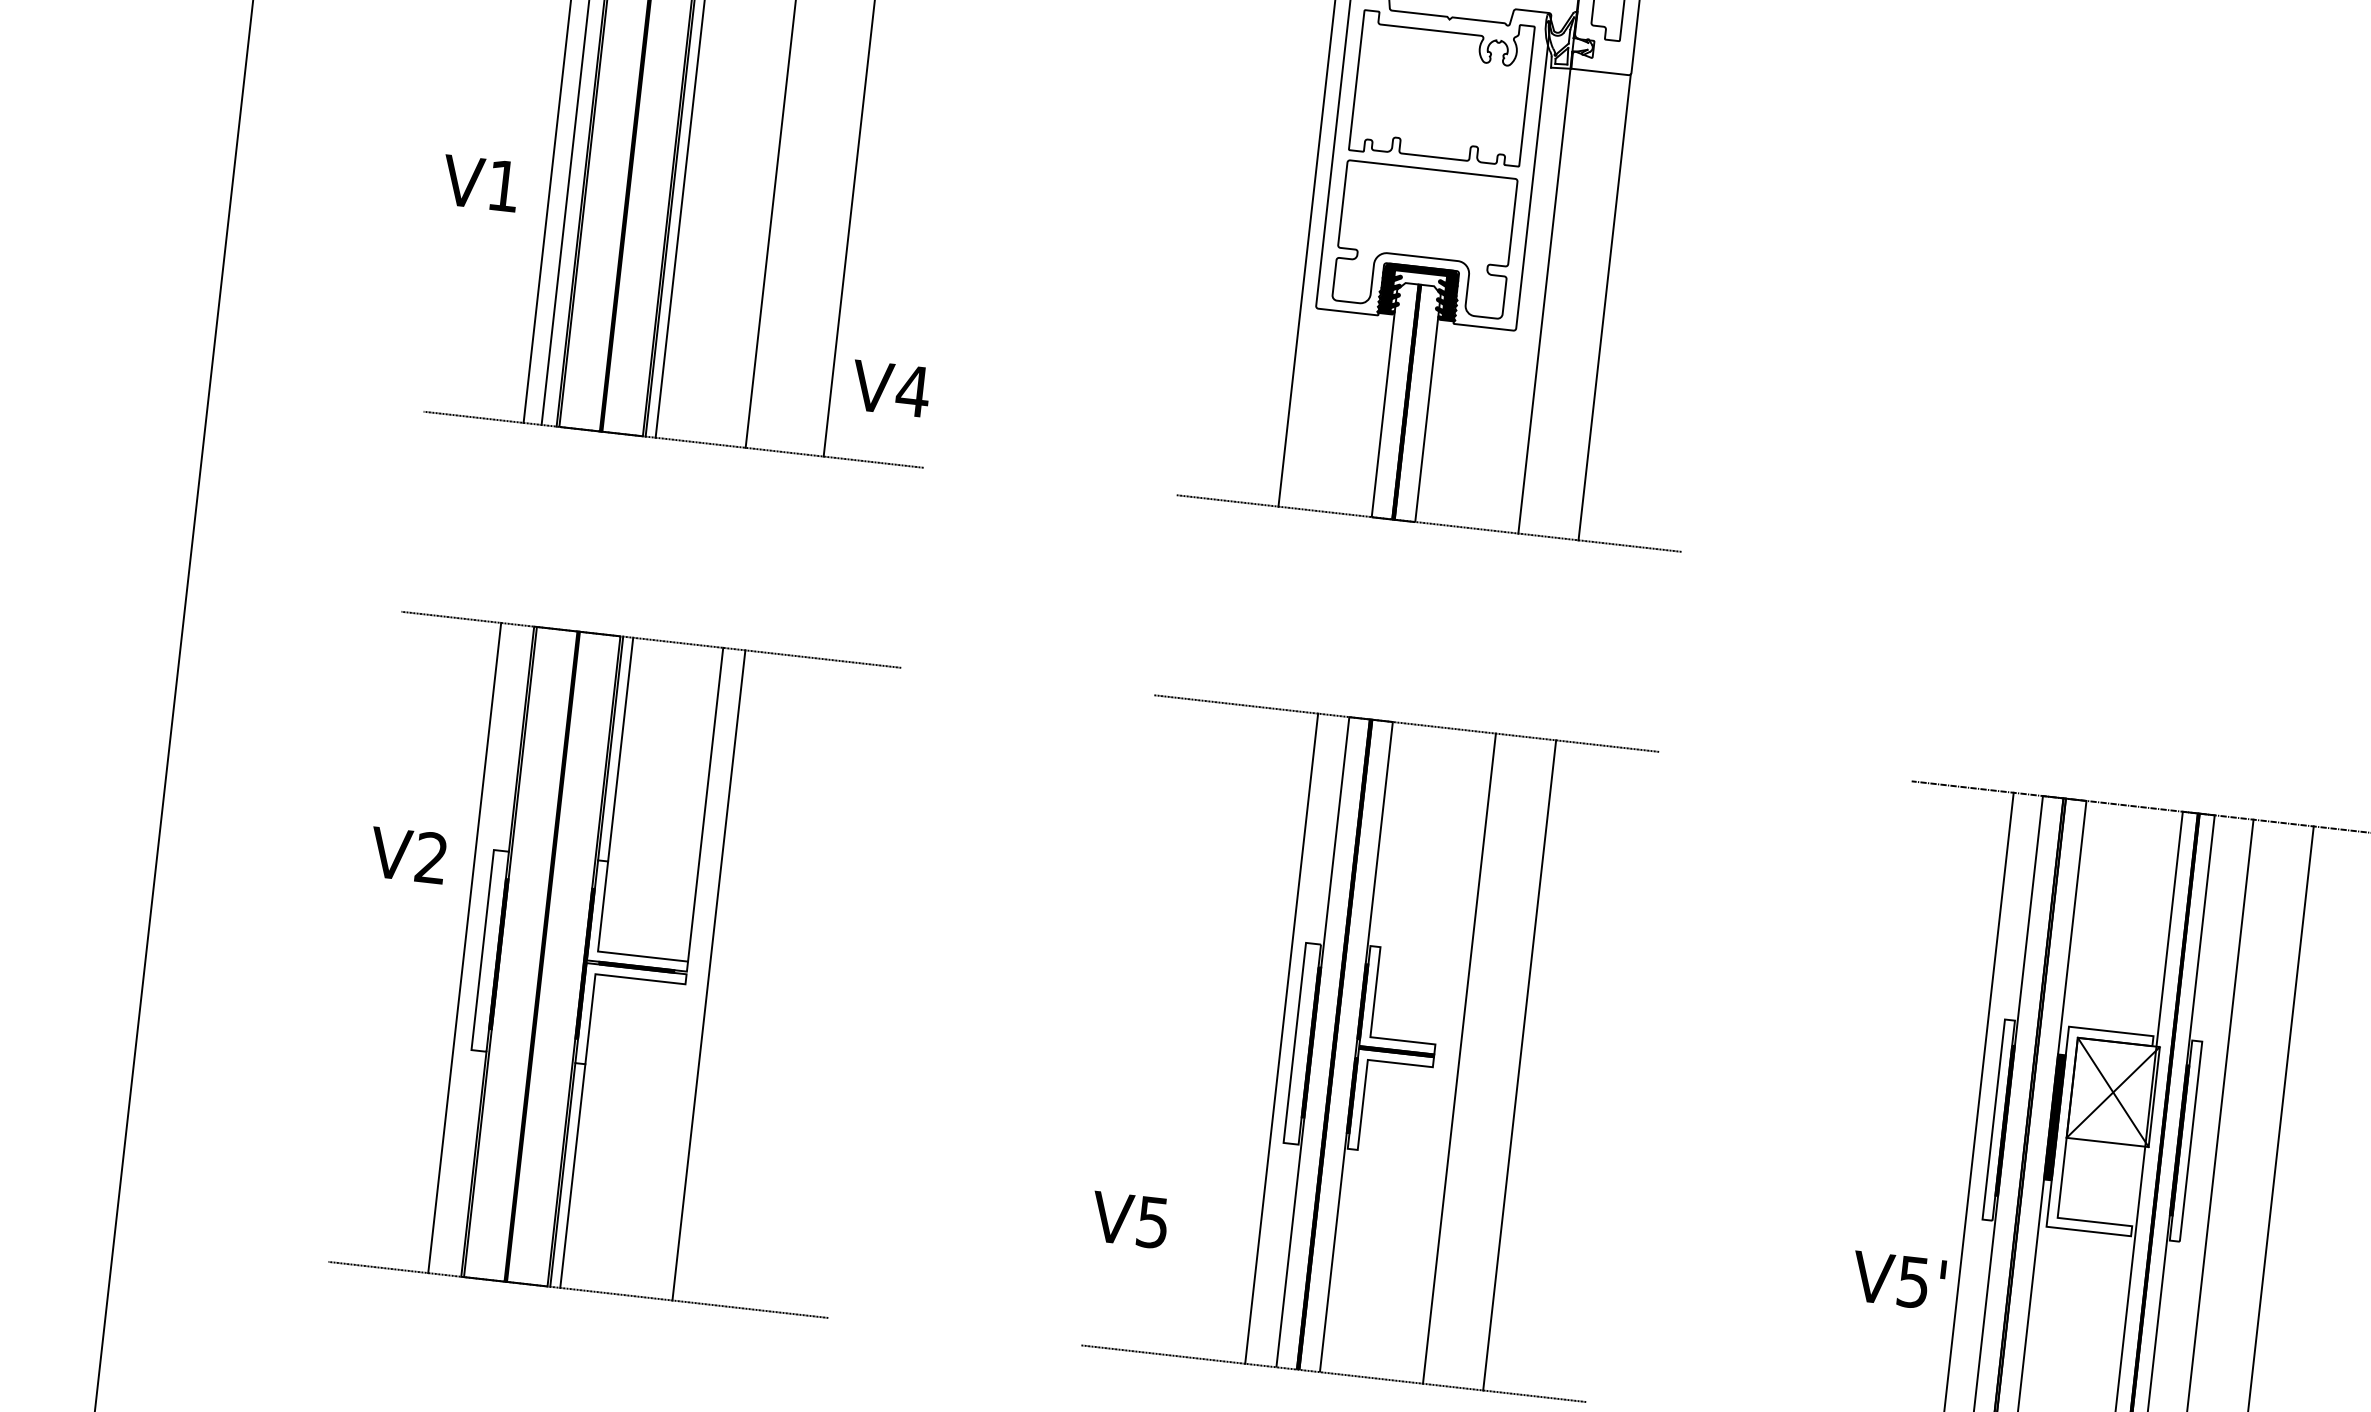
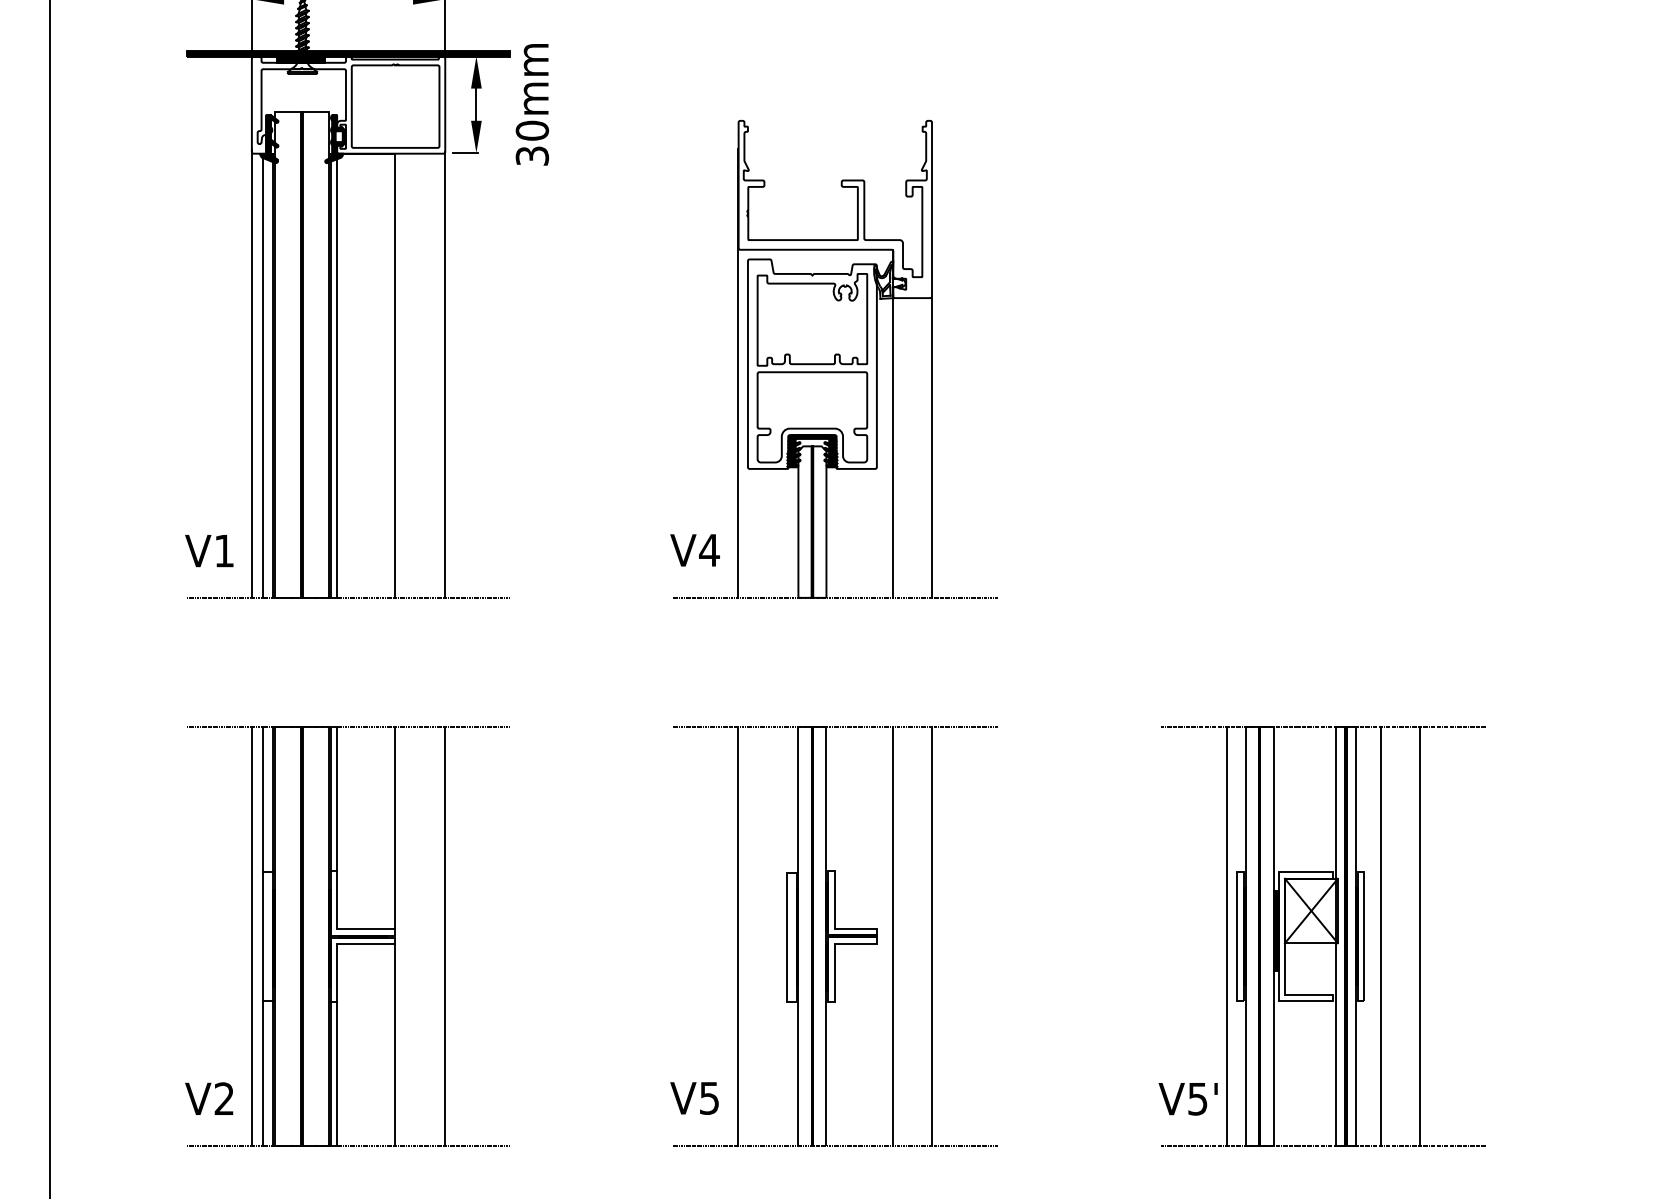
text: (480, 184) -> (209, 551), moved
text: (889, 388) -> (694, 550), moved
line: (506, 737) -> (263, 799), added
text: (408, 854) -> (209, 1098), moved
line: (709, 975) -> (445, 936), moved
line: (1282, 1037) -> (738, 935), moved
line: (667, 1141) -> (394, 1045), added
line: (458, 1162) -> (263, 1073), added
text: (1129, 1220) -> (694, 1098), moved
text: (1897, 1281) -> (1187, 1099), moved

